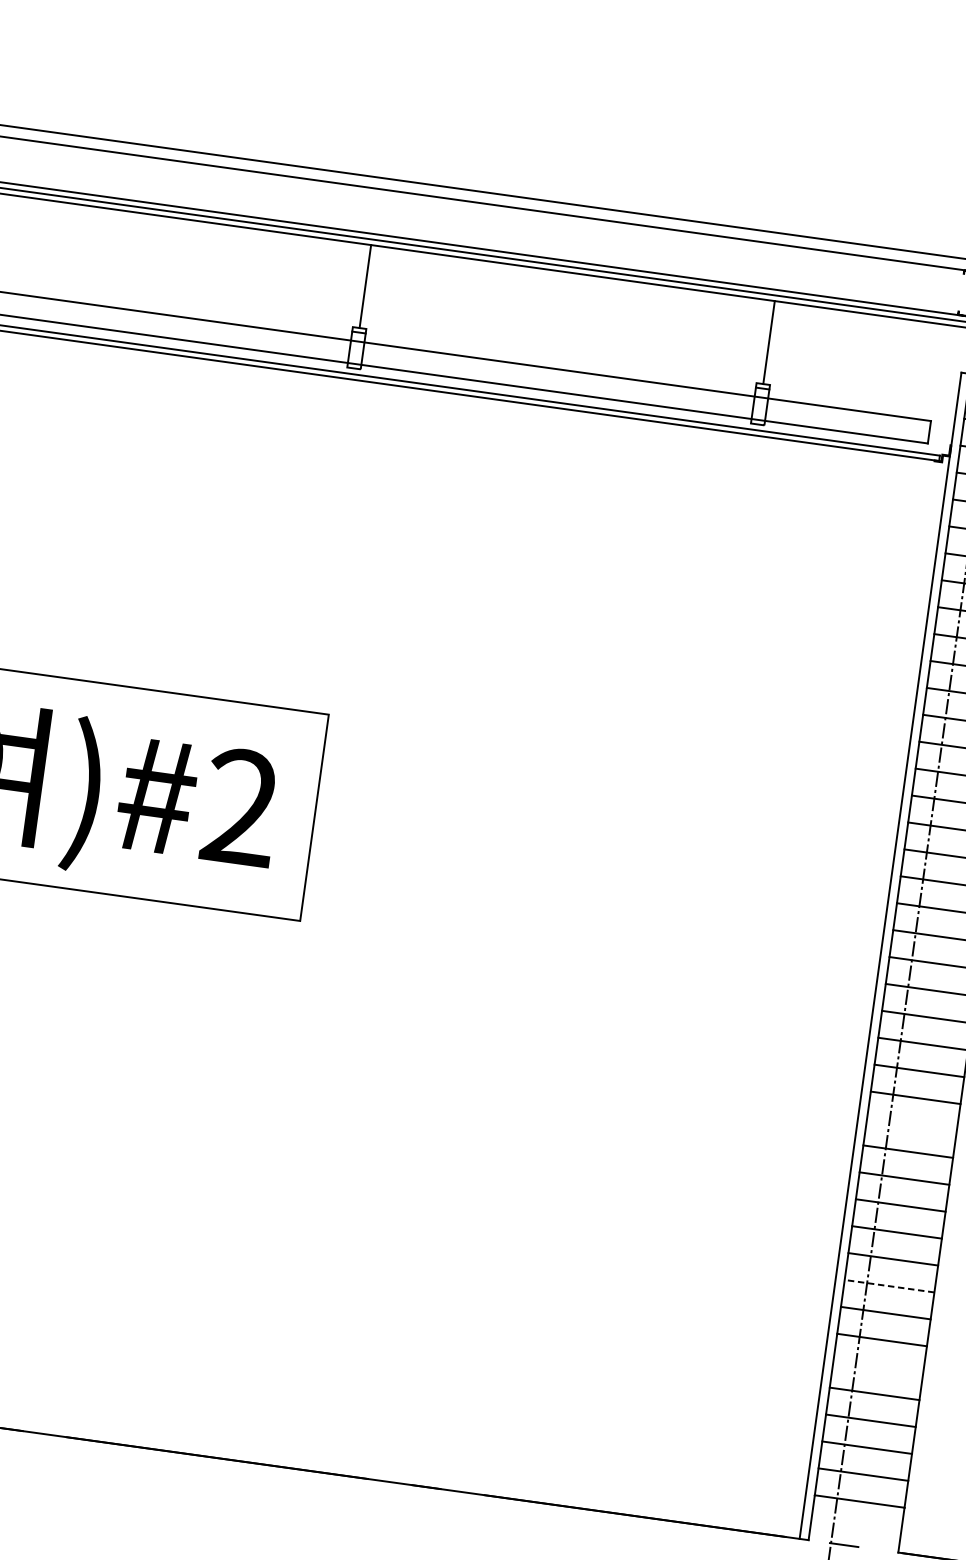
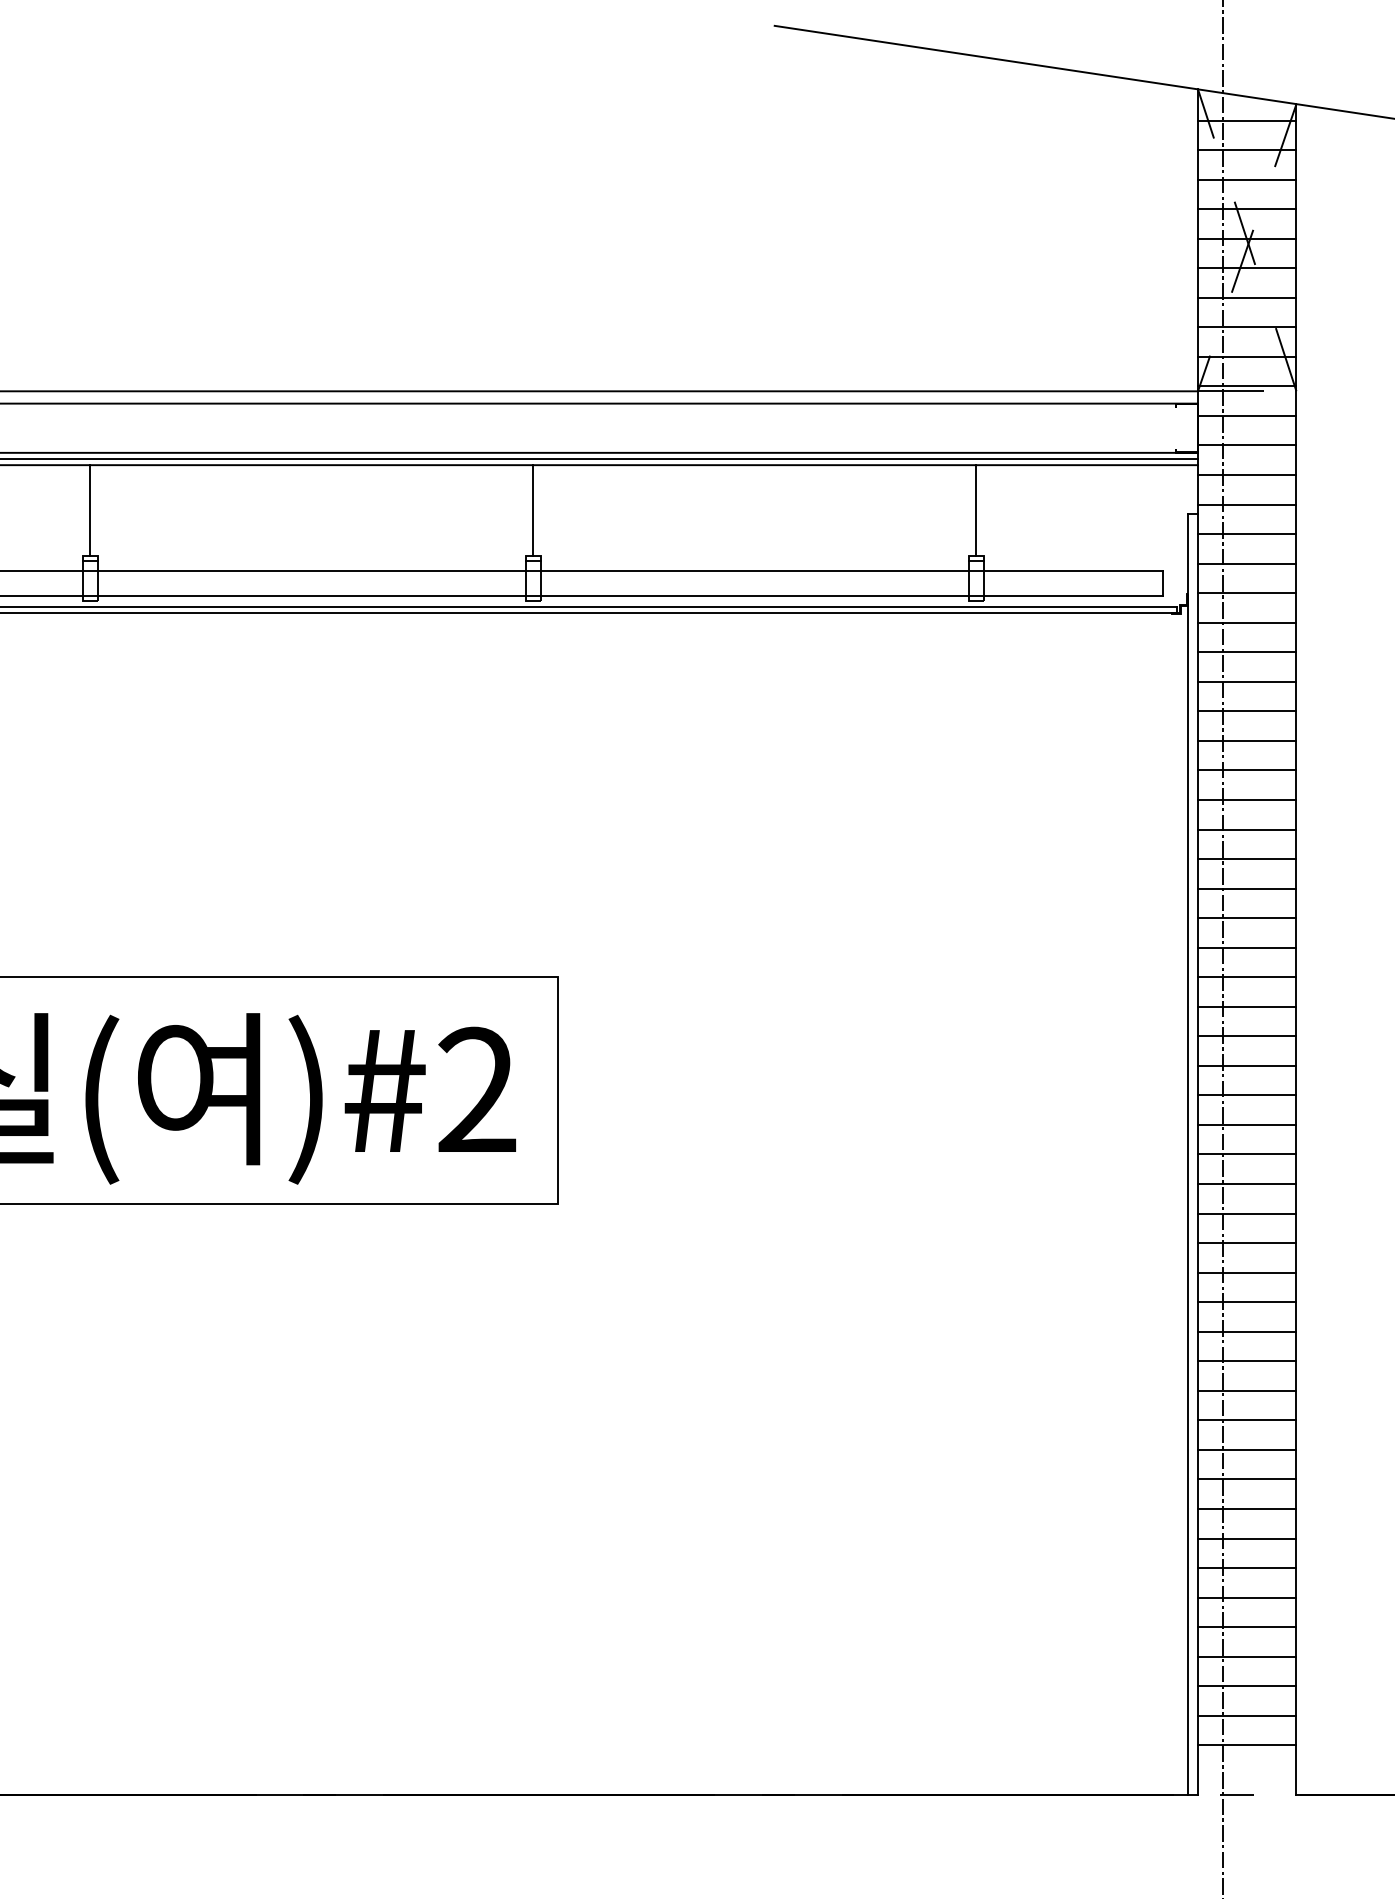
line: (911, 1124) -> (1246, 1331), added
line: (888, 1286) -> (1246, 1509), dashed -> solid
line: (877, 1366) -> (1246, 1597), added

